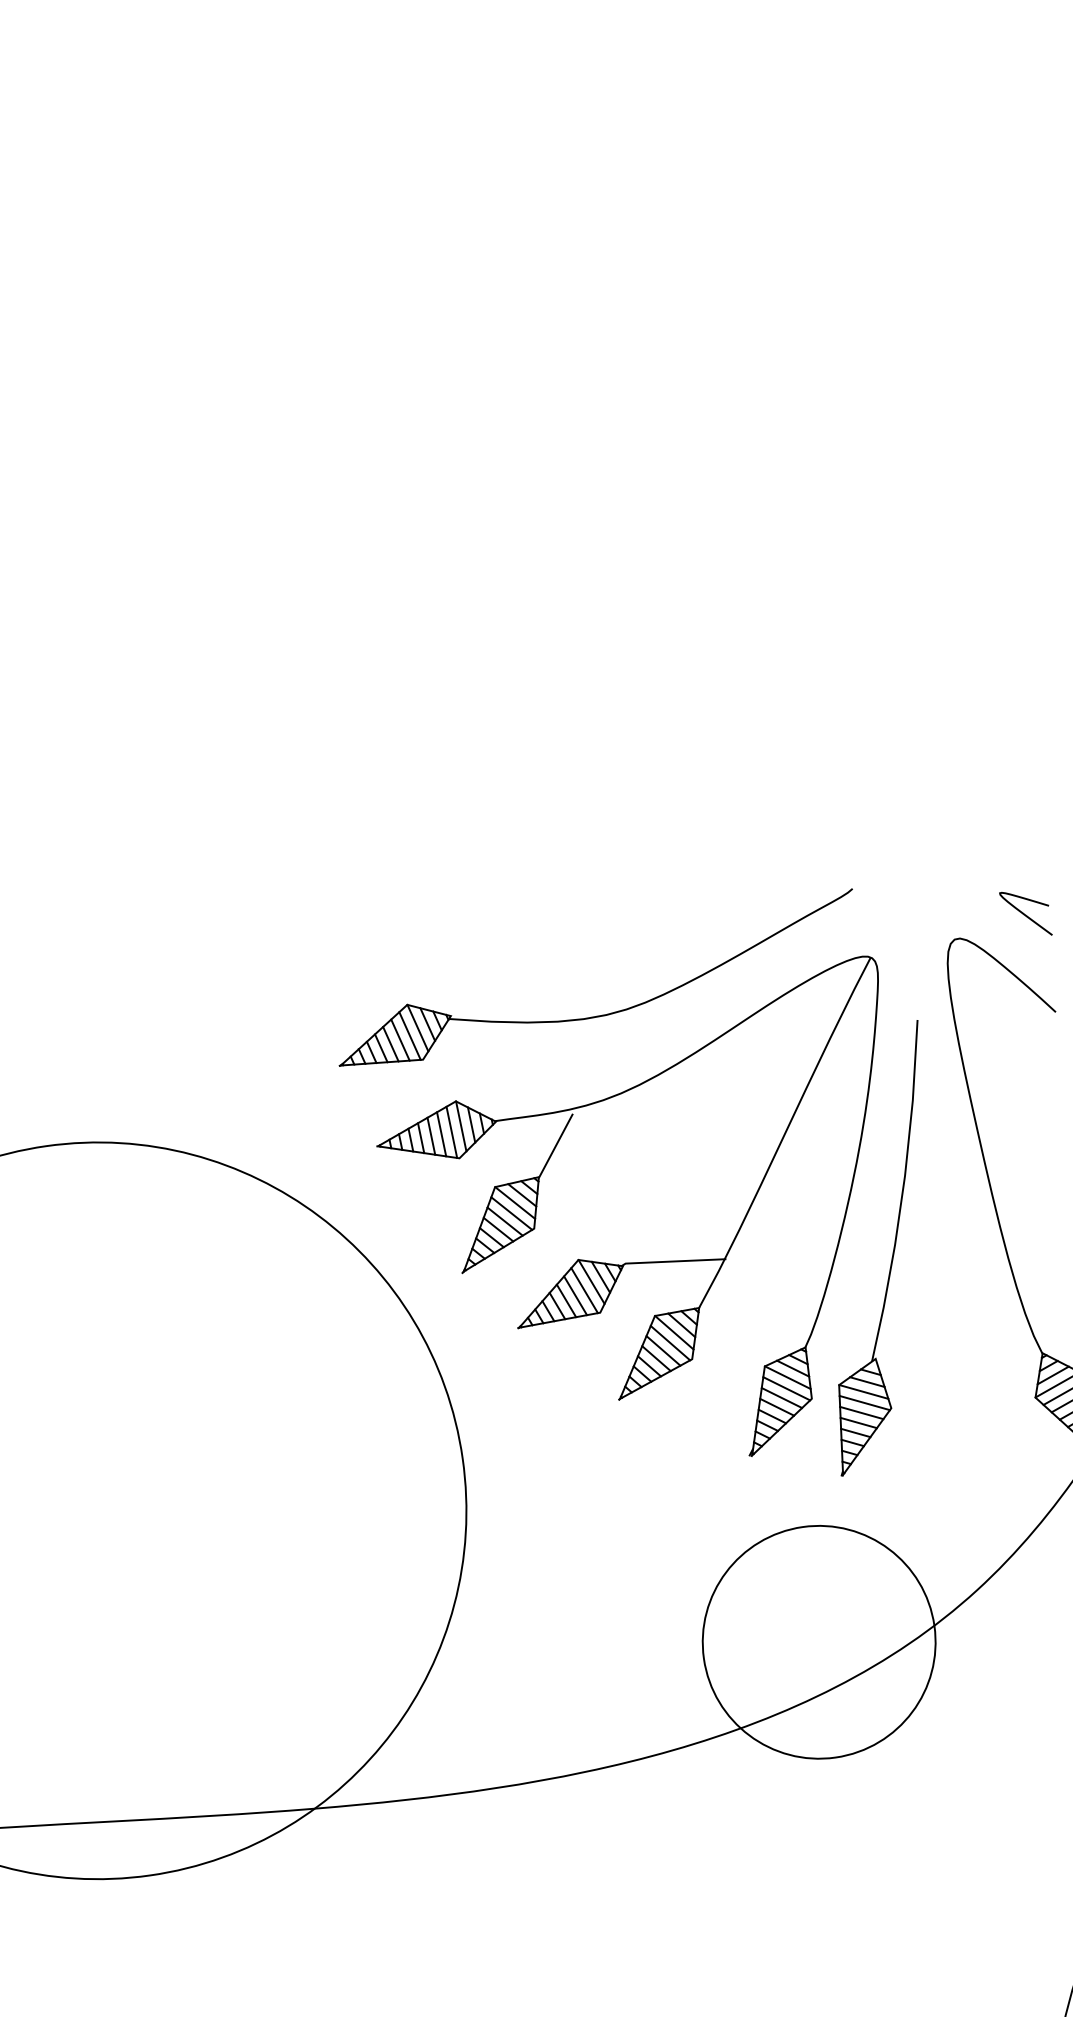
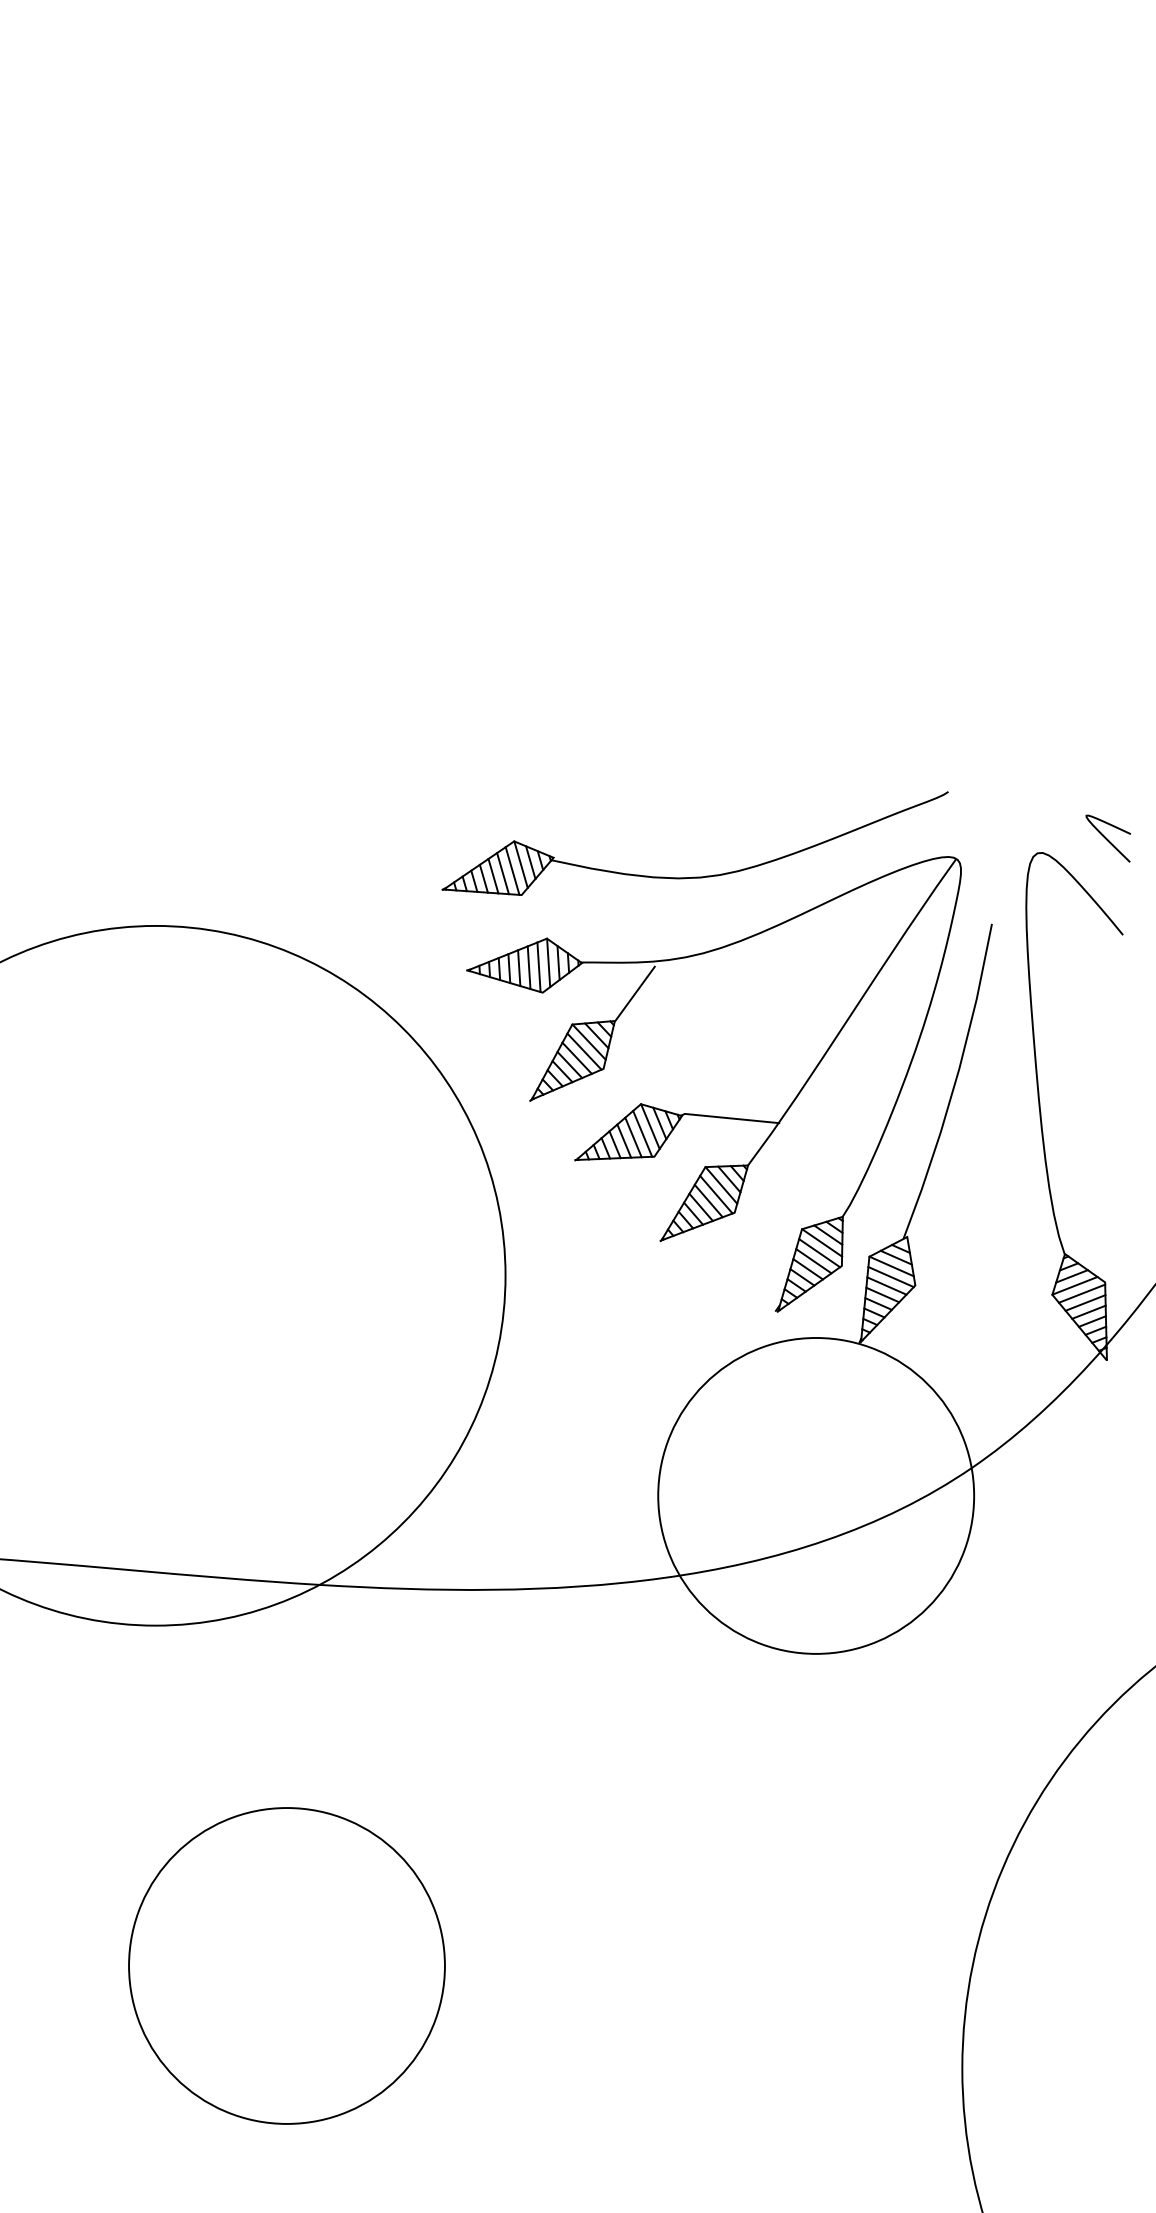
circle: (819, 1641) -> (816, 1495), size x1.43

